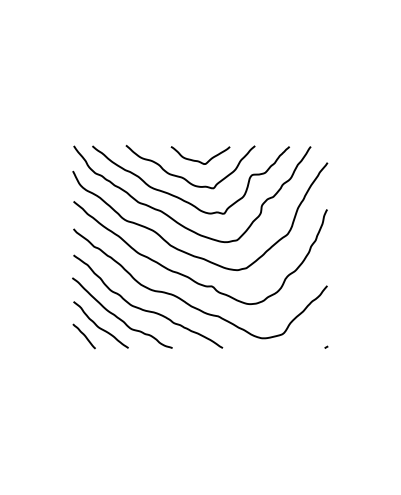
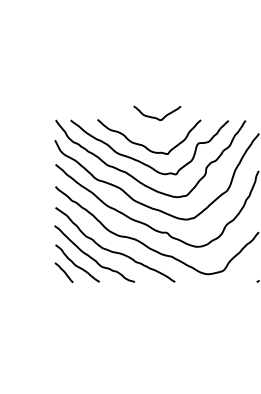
curve: (199, 160) -> (156, 117), moved

